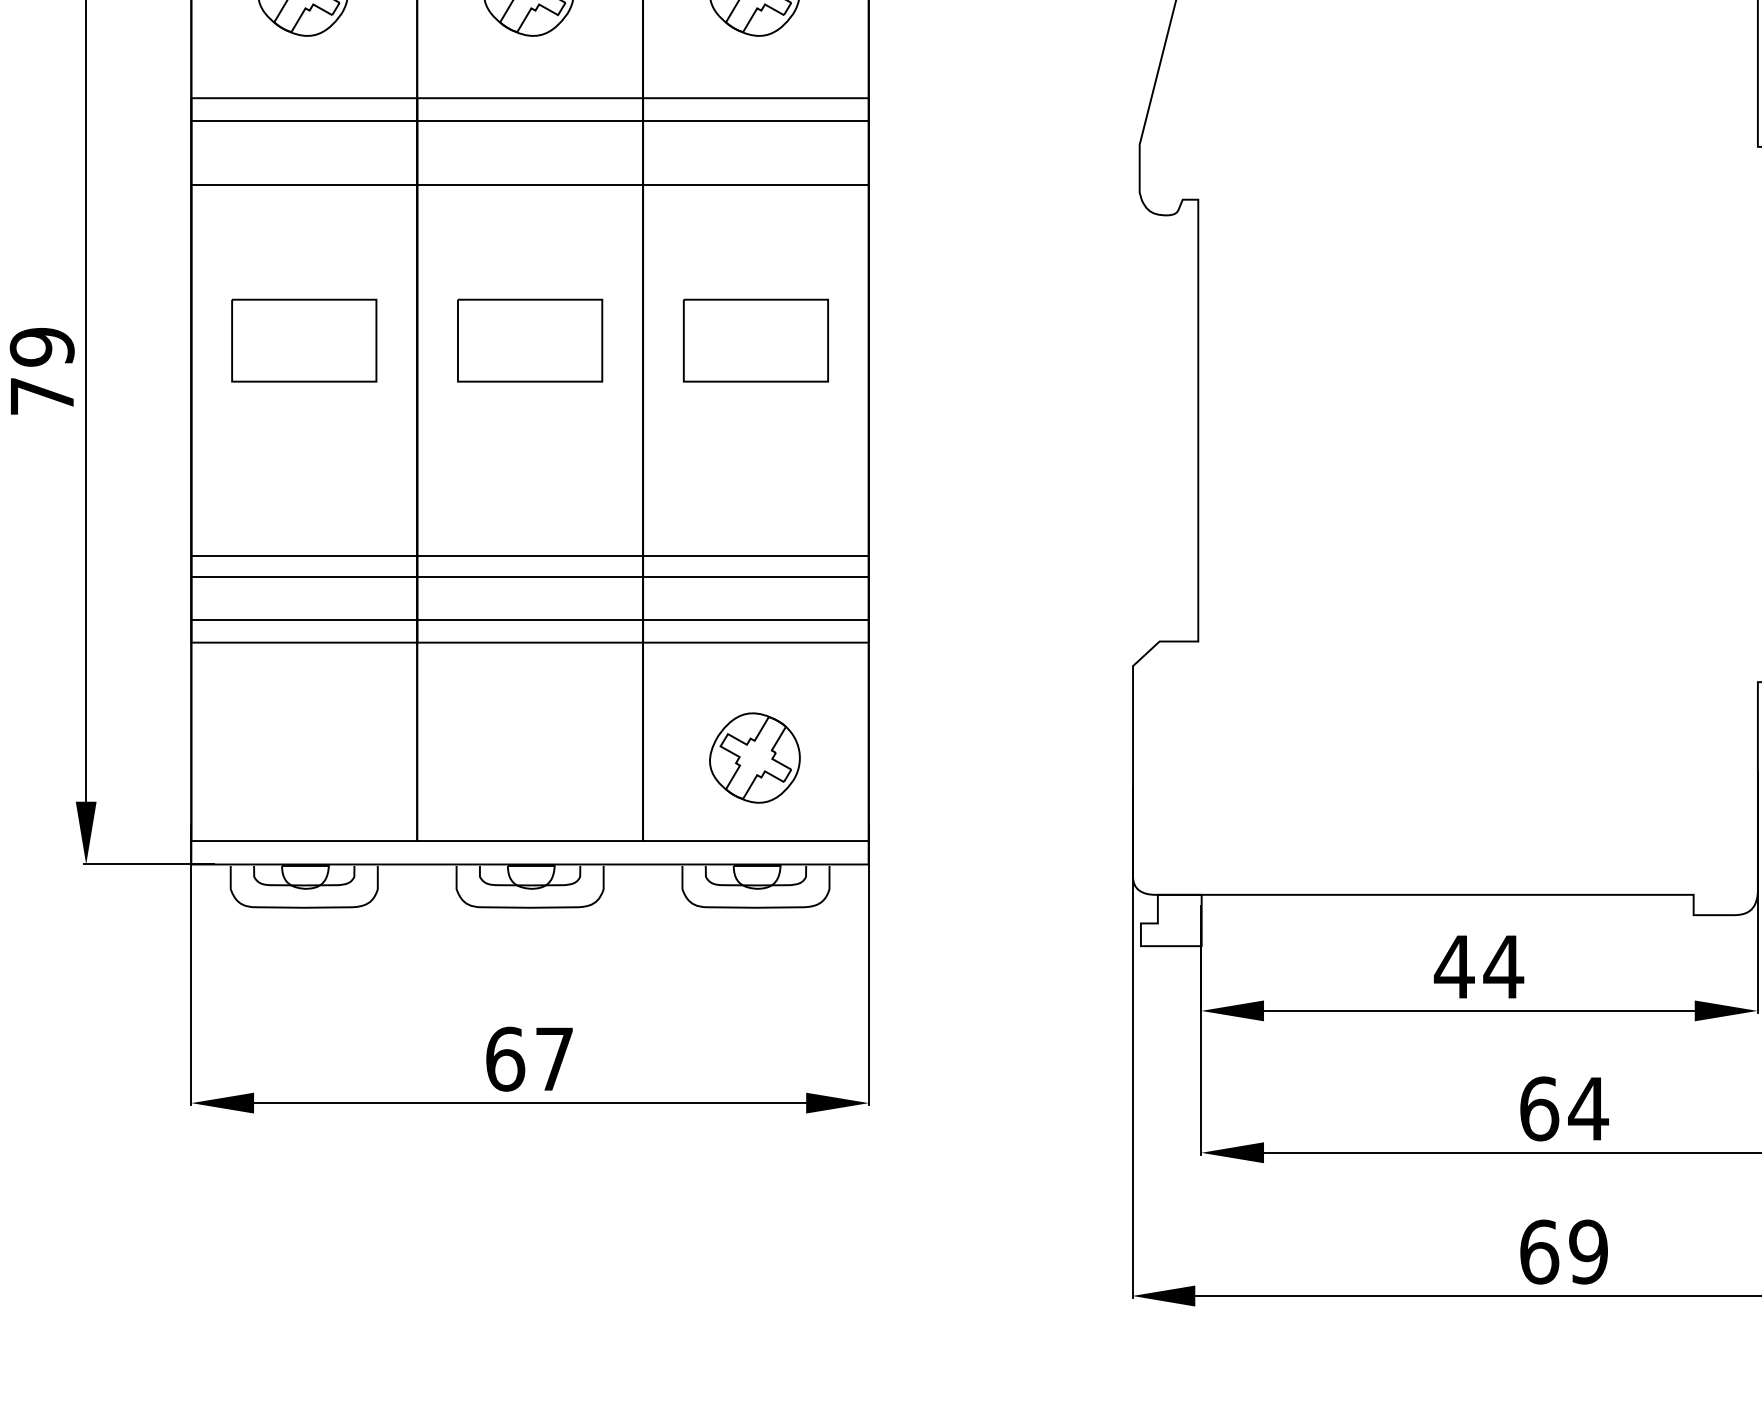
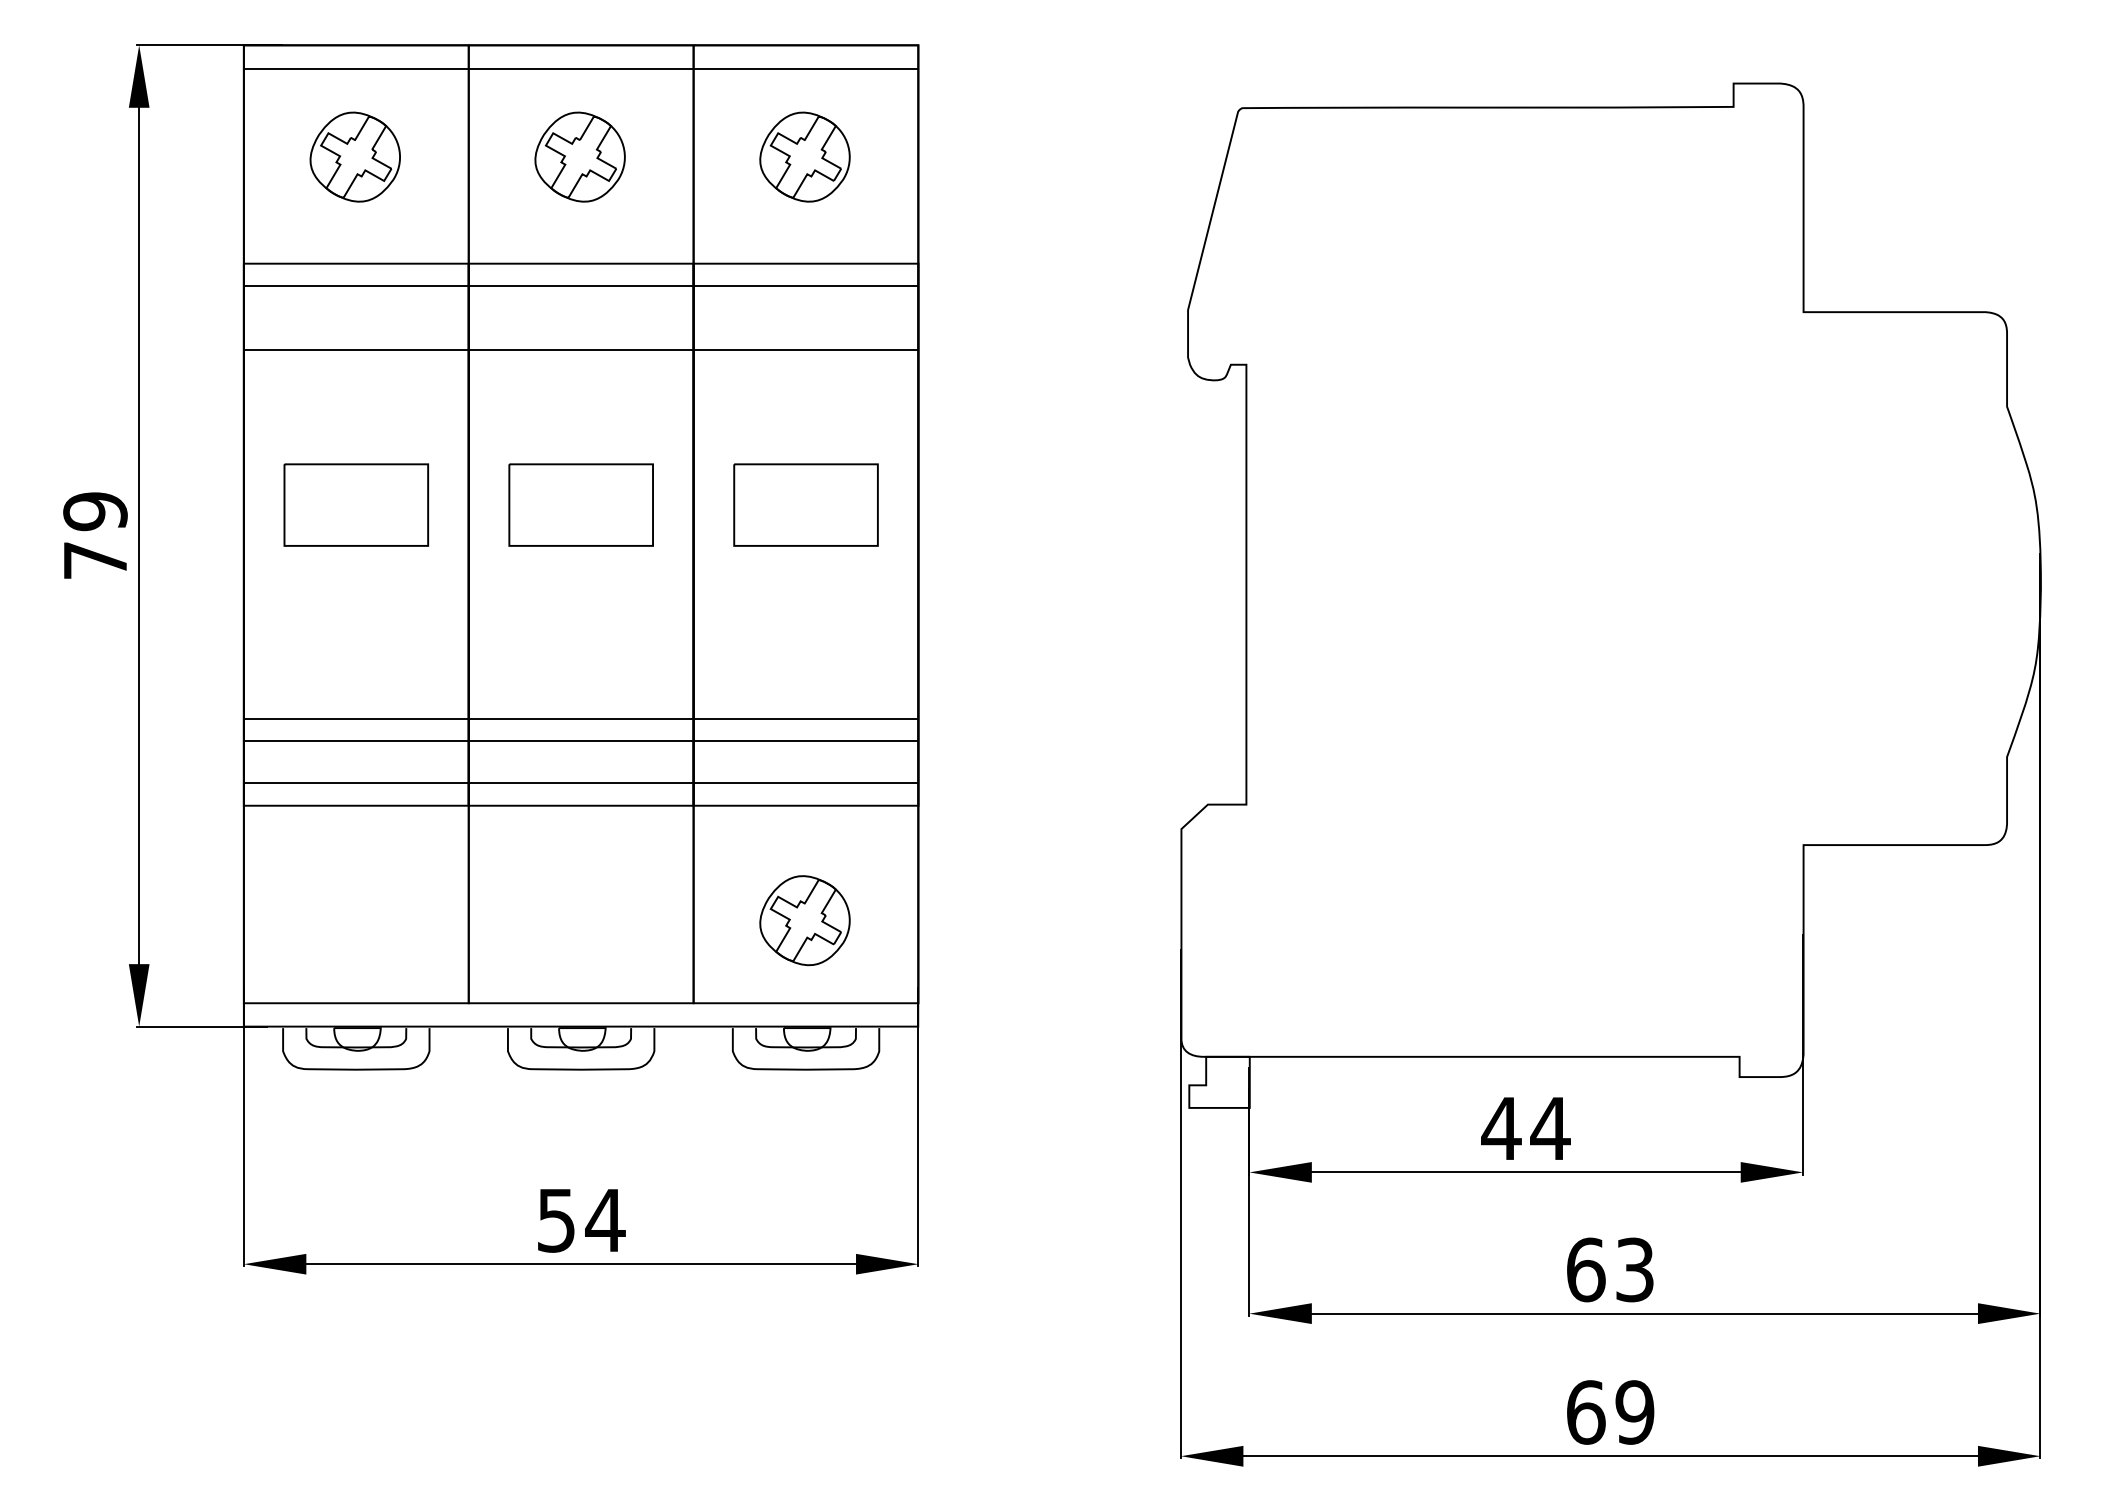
text: (530, 1059) -> (581, 1220), 67 -> 54
text: (1588, 1108) -> (1634, 1269), 64 -> 63

